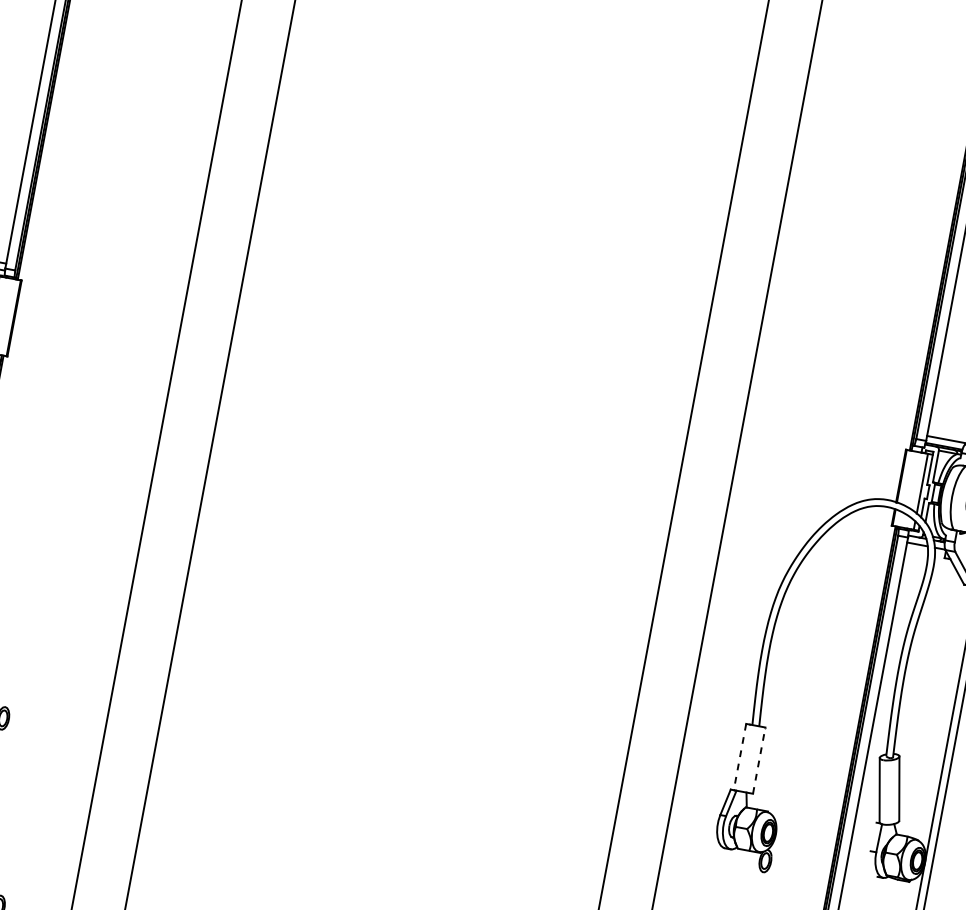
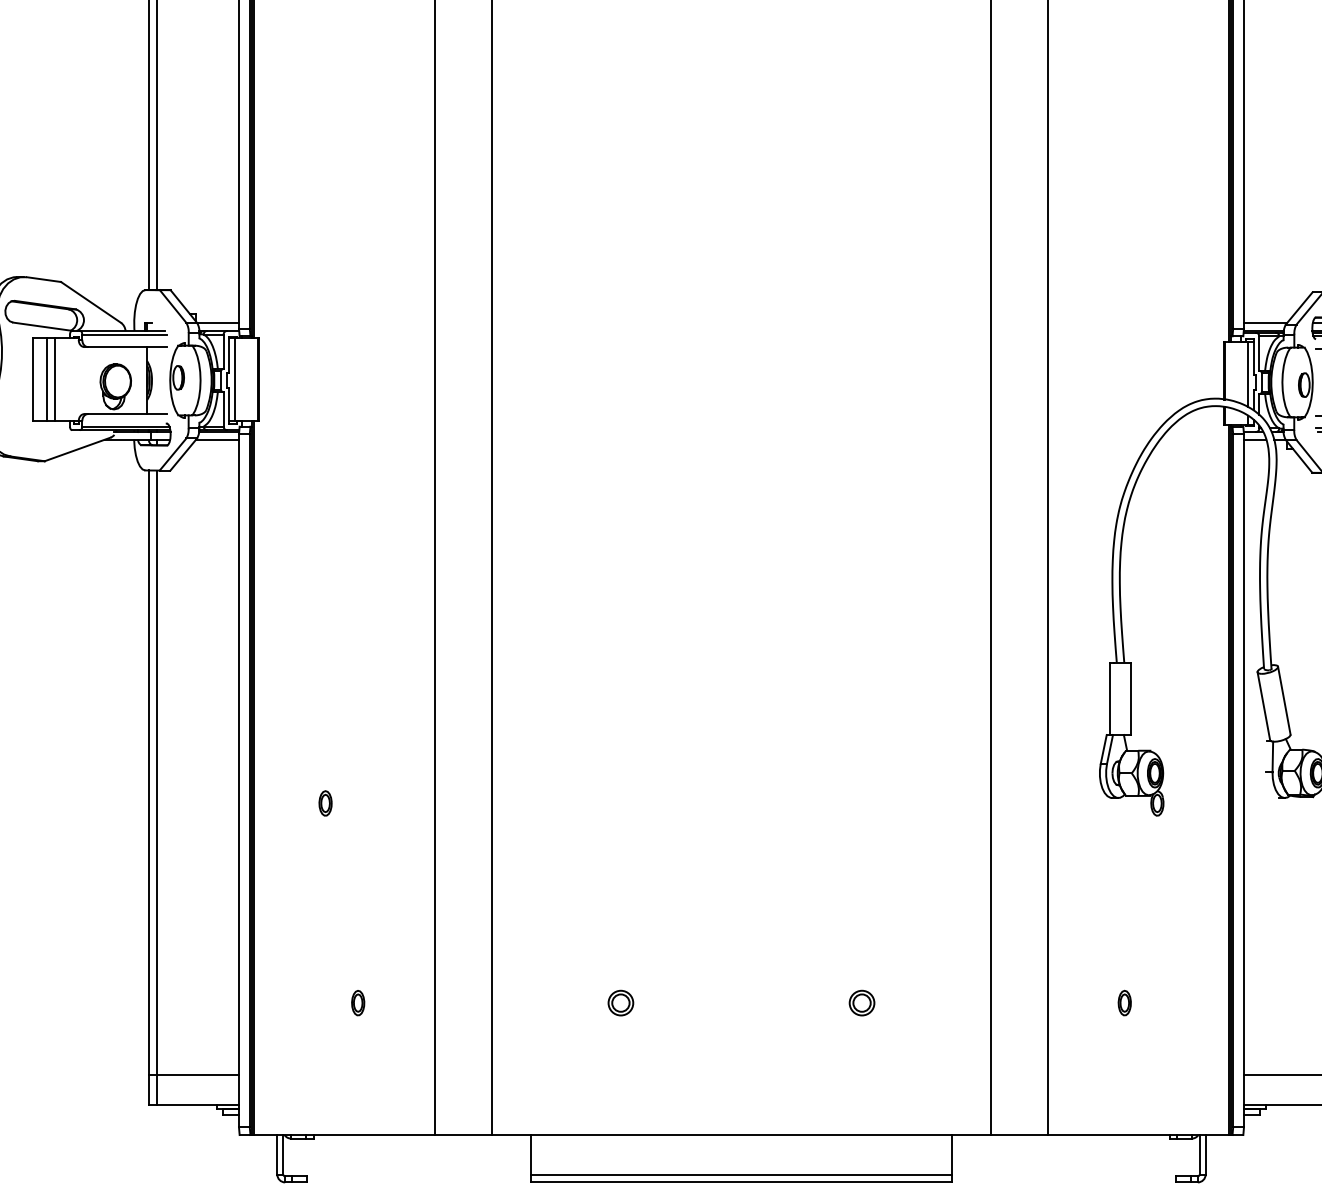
line: (740, 757) -> (1110, 699), dashed -> solid
line: (759, 760) -> (1131, 698), dashed -> solid

